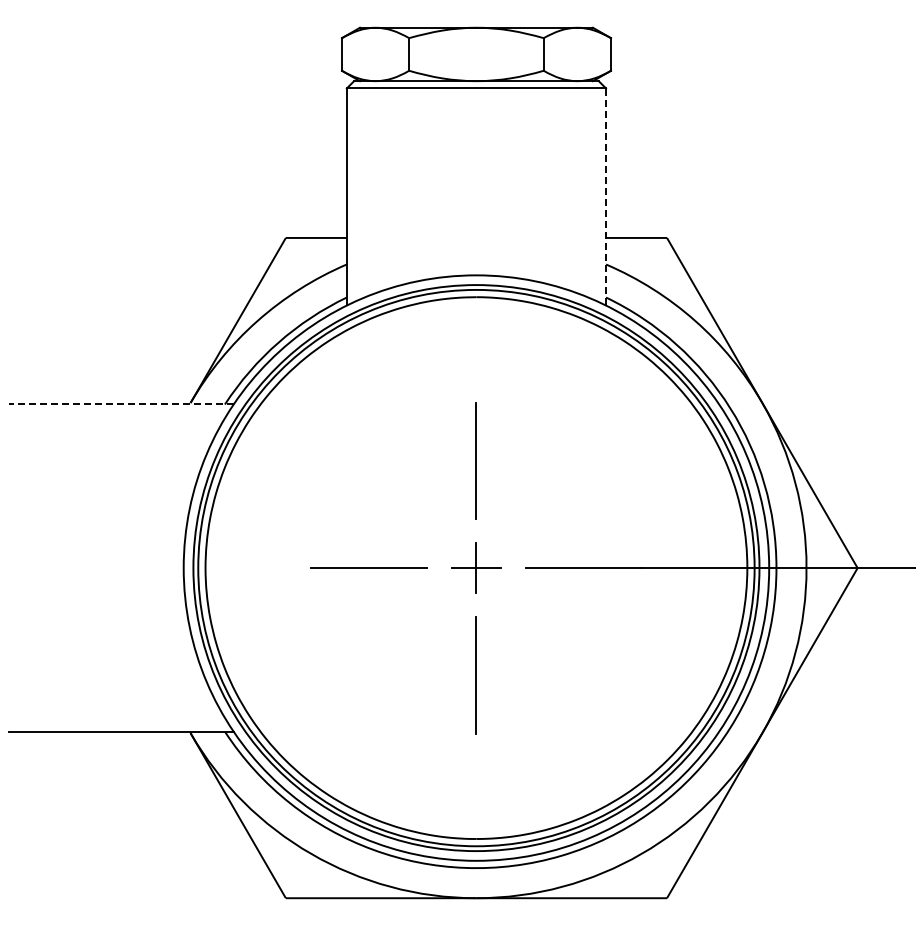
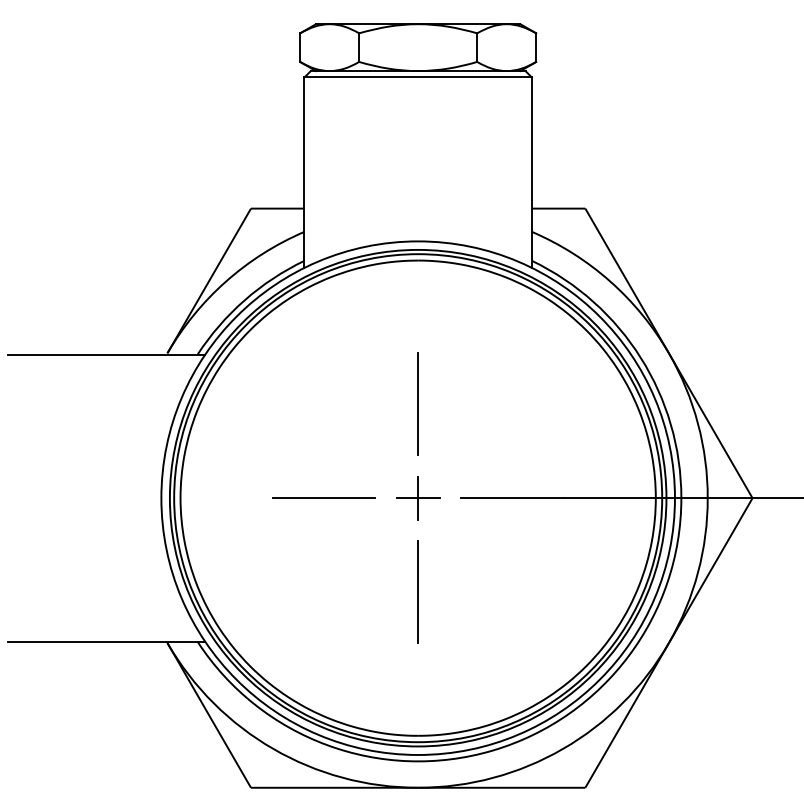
line: (606, 196) -> (532, 172), dashed -> solid
line: (120, 404) -> (105, 354), dashed -> solid

